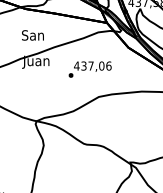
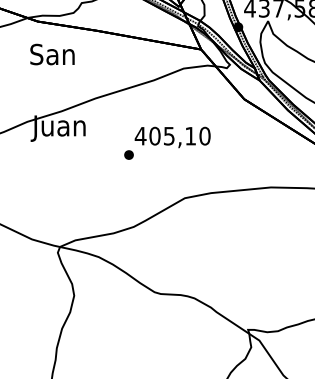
text: (32, 35) -> (51, 54), moved
text: (96, 65) -> (180, 135), 437,06 -> 405,10

